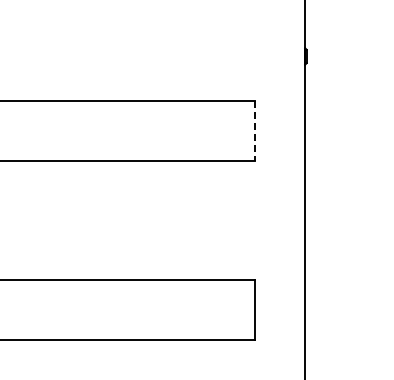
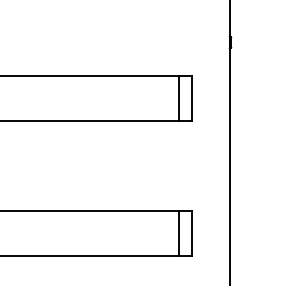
line: (237, 130) -> (178, 98), added
line: (254, 130) -> (191, 98), dashed -> solid
line: (237, 310) -> (178, 233), added

